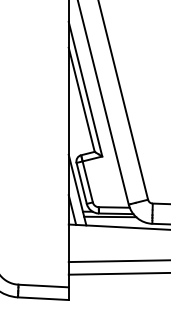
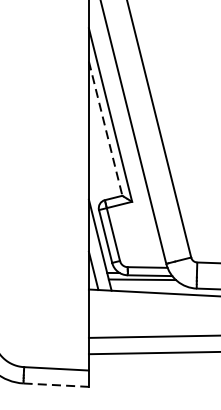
line: (81, 99) -> (105, 128), solid -> dashed
line: (43, 298) -> (56, 384), solid -> dashed

